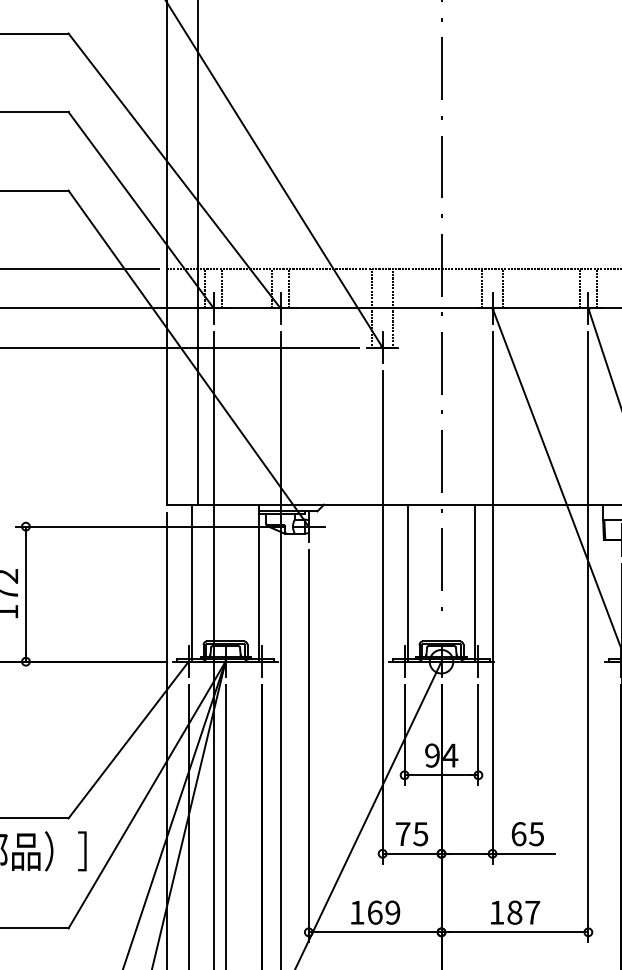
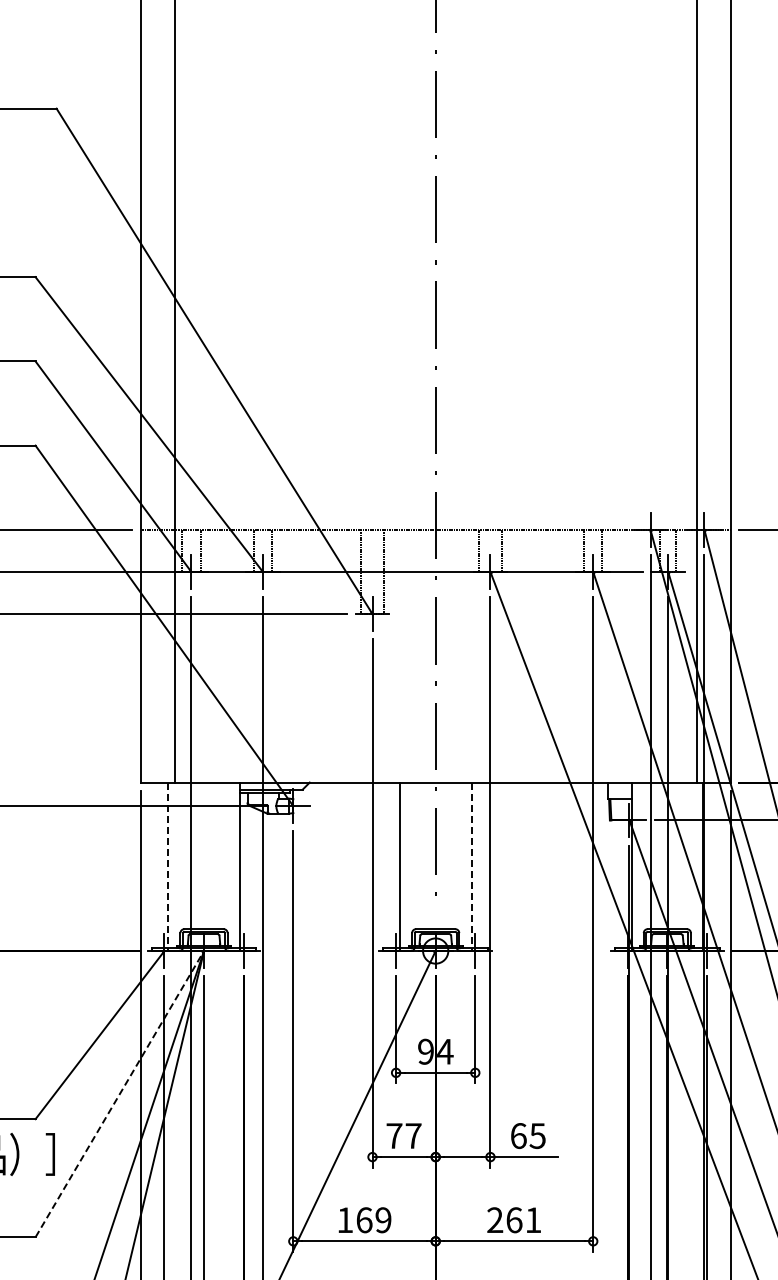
line: (192, 583) -> (168, 867), solid -> dashed
line: (474, 583) -> (471, 867), solid -> dashed
line: (146, 795) -> (119, 1094), solid -> dashed
text: (420, 834) -> (413, 1136), 75 -> 77
text: (514, 912) -> (514, 1220), 187 -> 261

